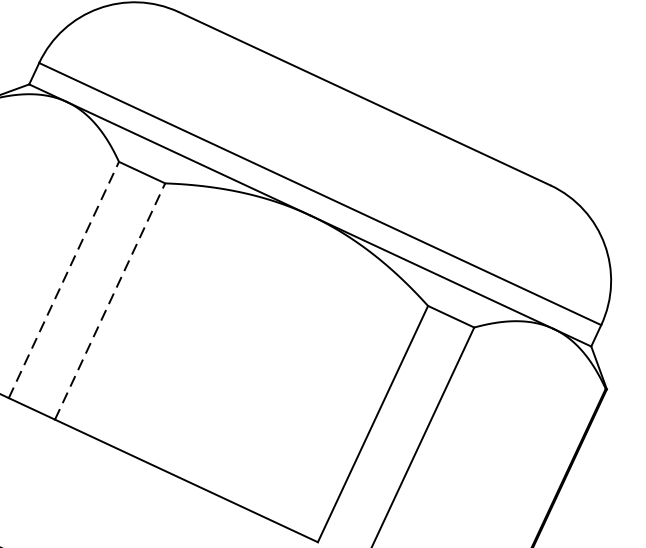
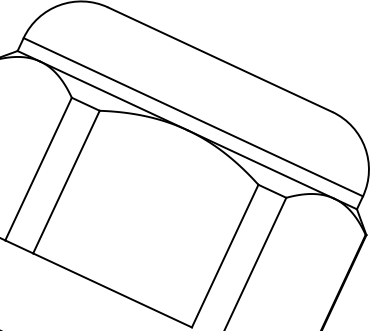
line: (63, 280) -> (38, 169), dashed -> solid
line: (110, 302) -> (66, 182), dashed -> solid

